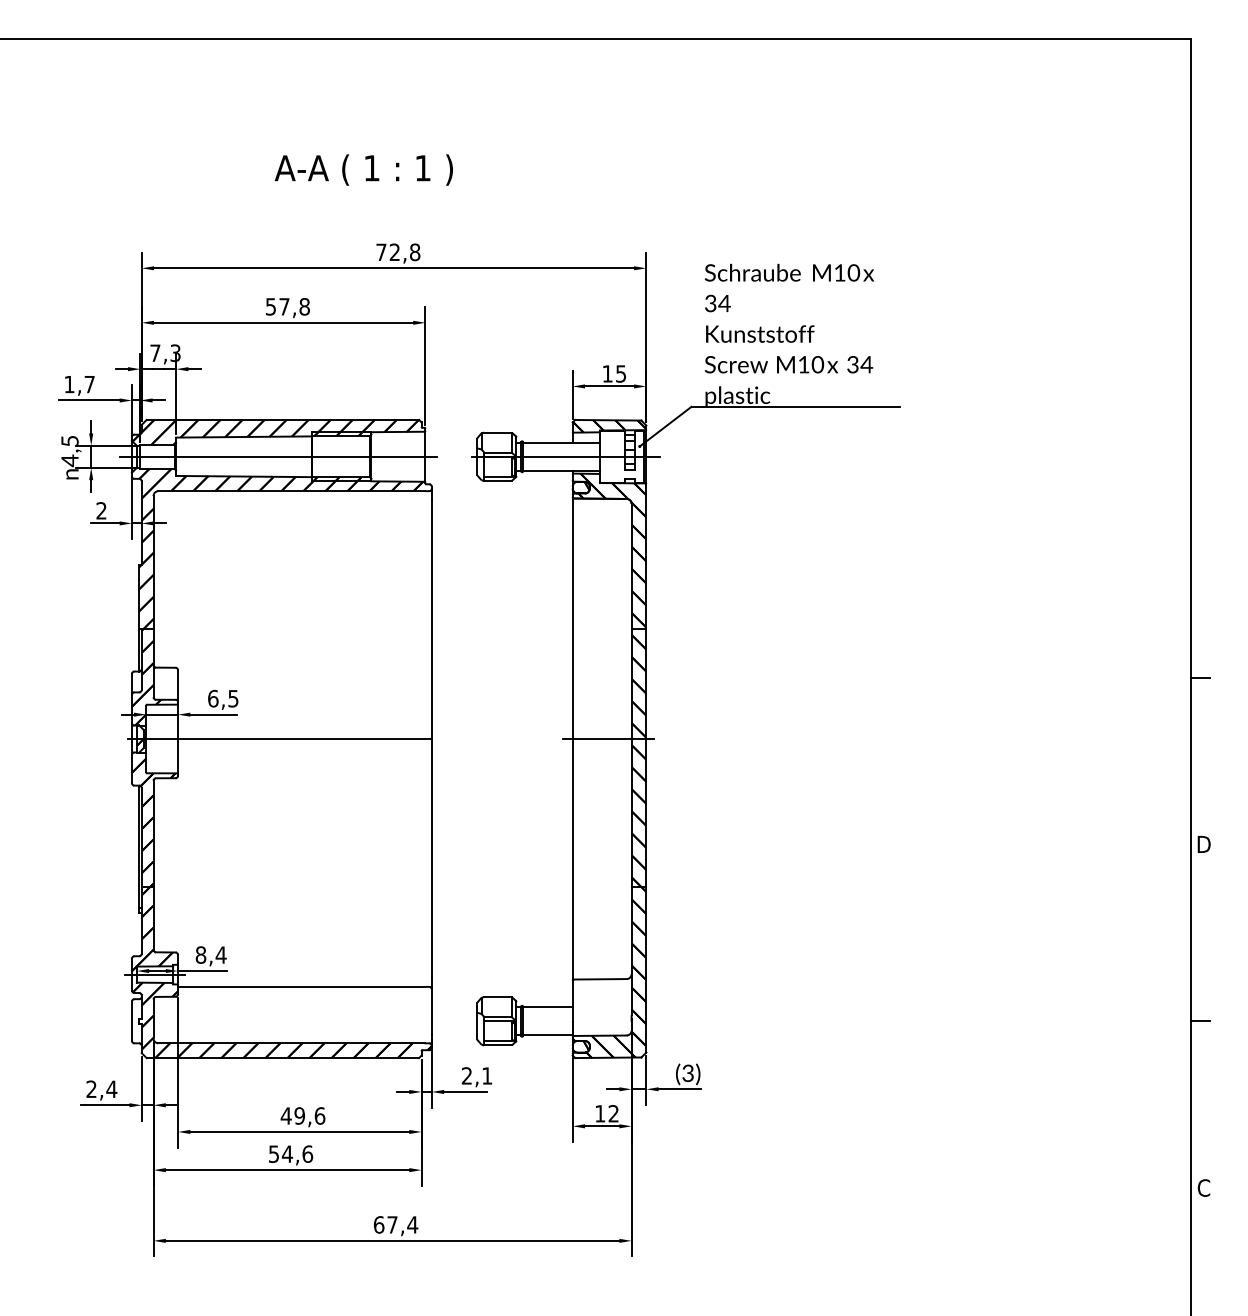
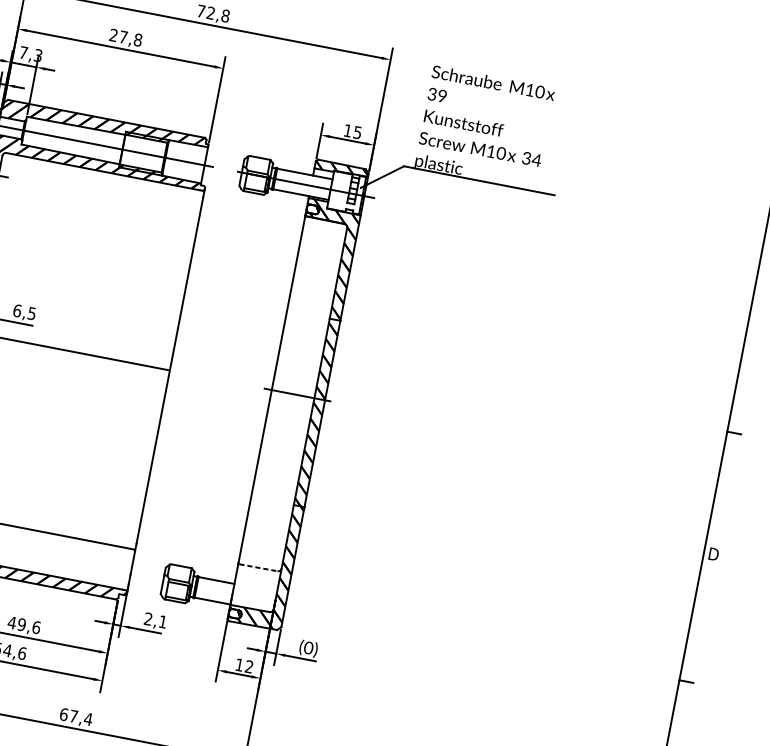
text: (724, 303) -> (442, 96), 34 -> 39
text: (270, 306) -> (113, 35), 57,8 -> 27,8
line: (600, 979) -> (258, 567), solid -> dashed
text: (688, 1073) -> (308, 648), (3) -> (0)

